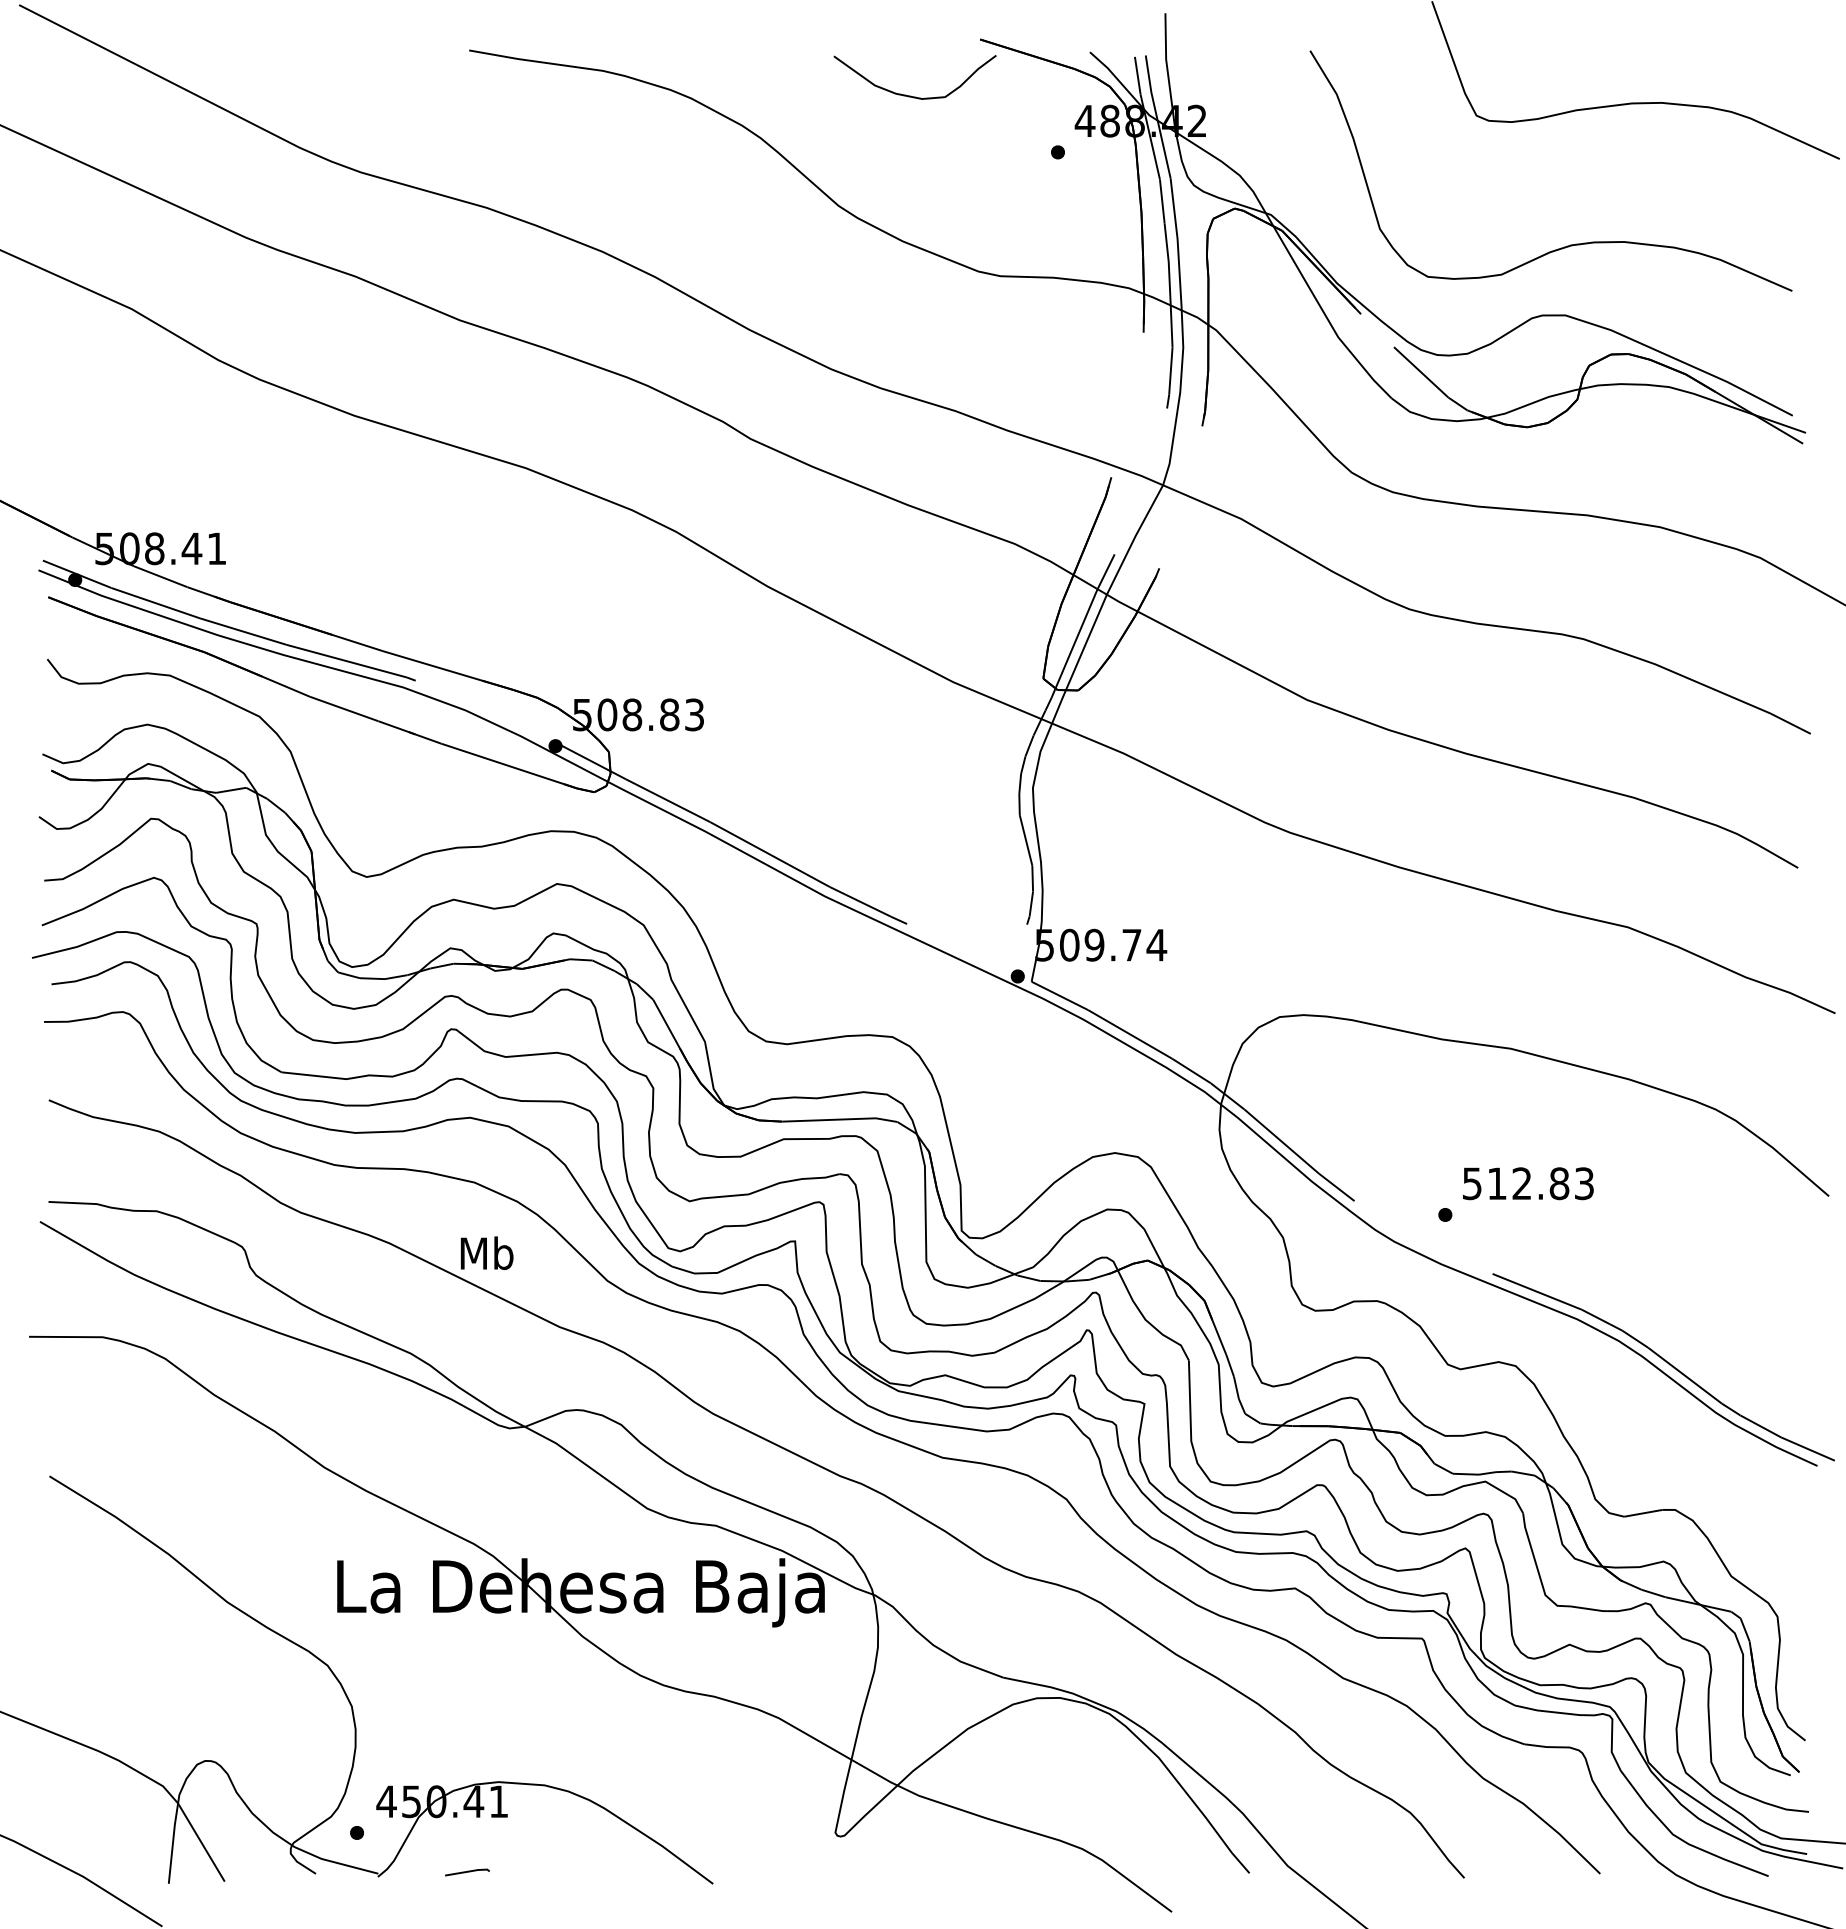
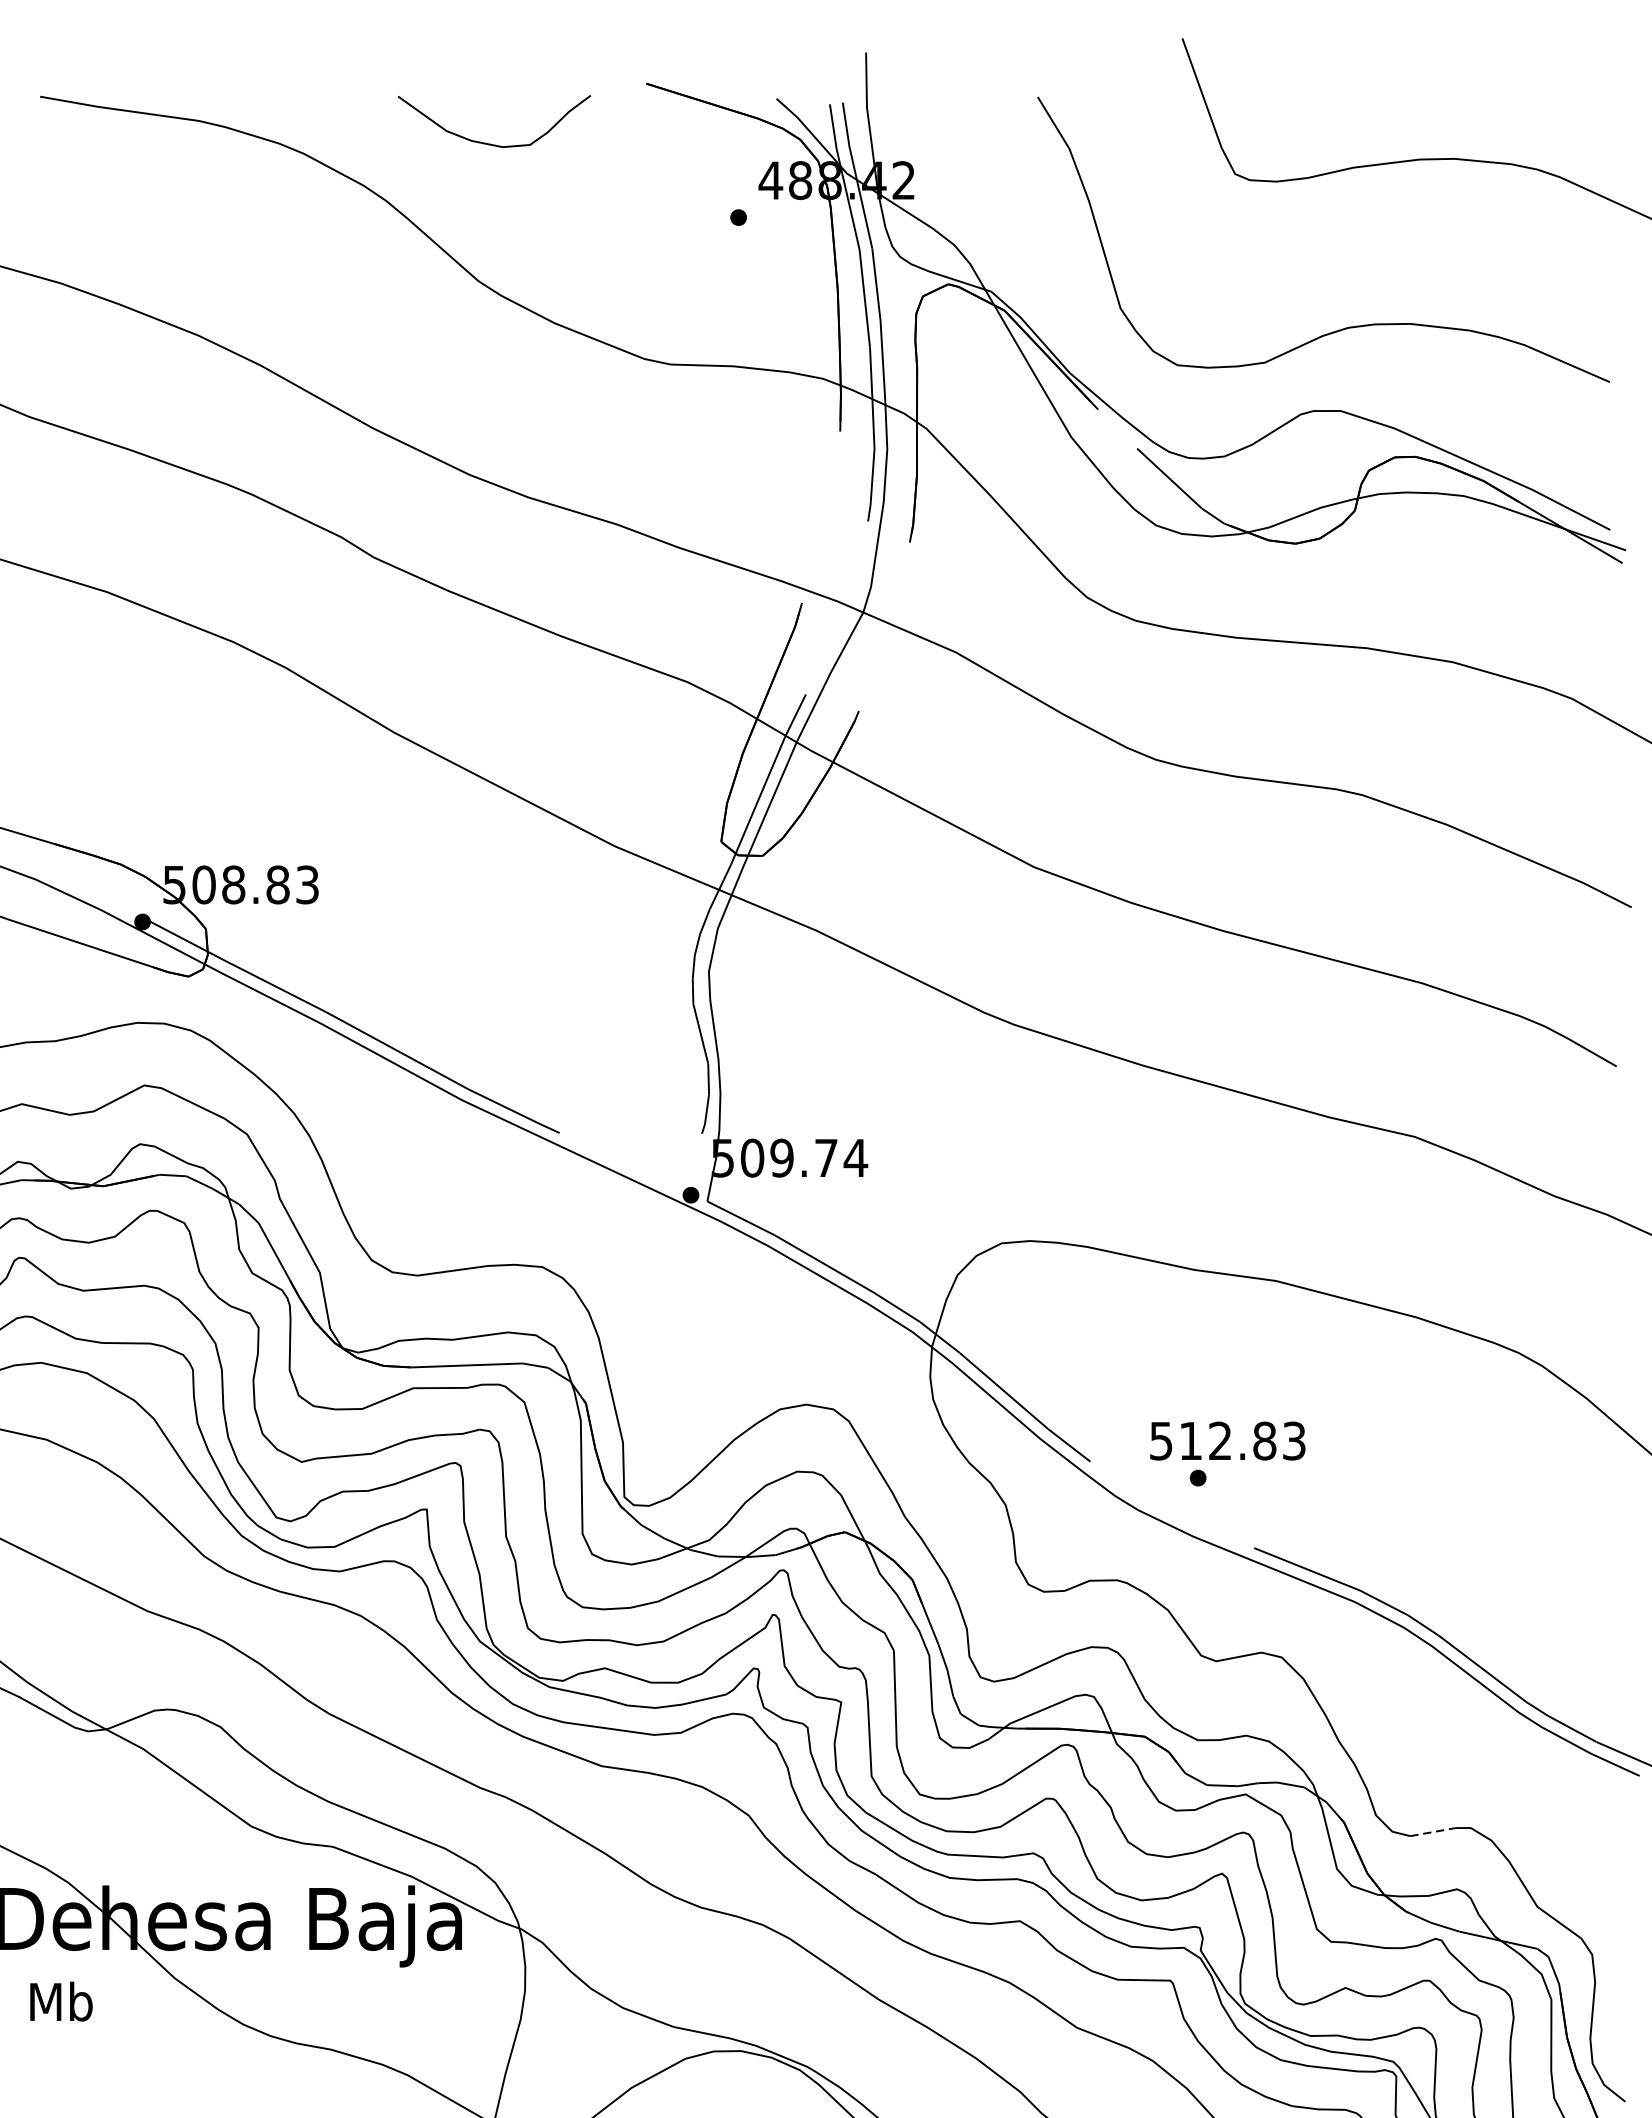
curve: (910, 95) -> (488, 142), moved
text: (1528, 1183) -> (1228, 1440), moved
text: (486, 1252) -> (60, 2000), moved
line: (1643, 1513) -> (1433, 1832), solid -> dashed

